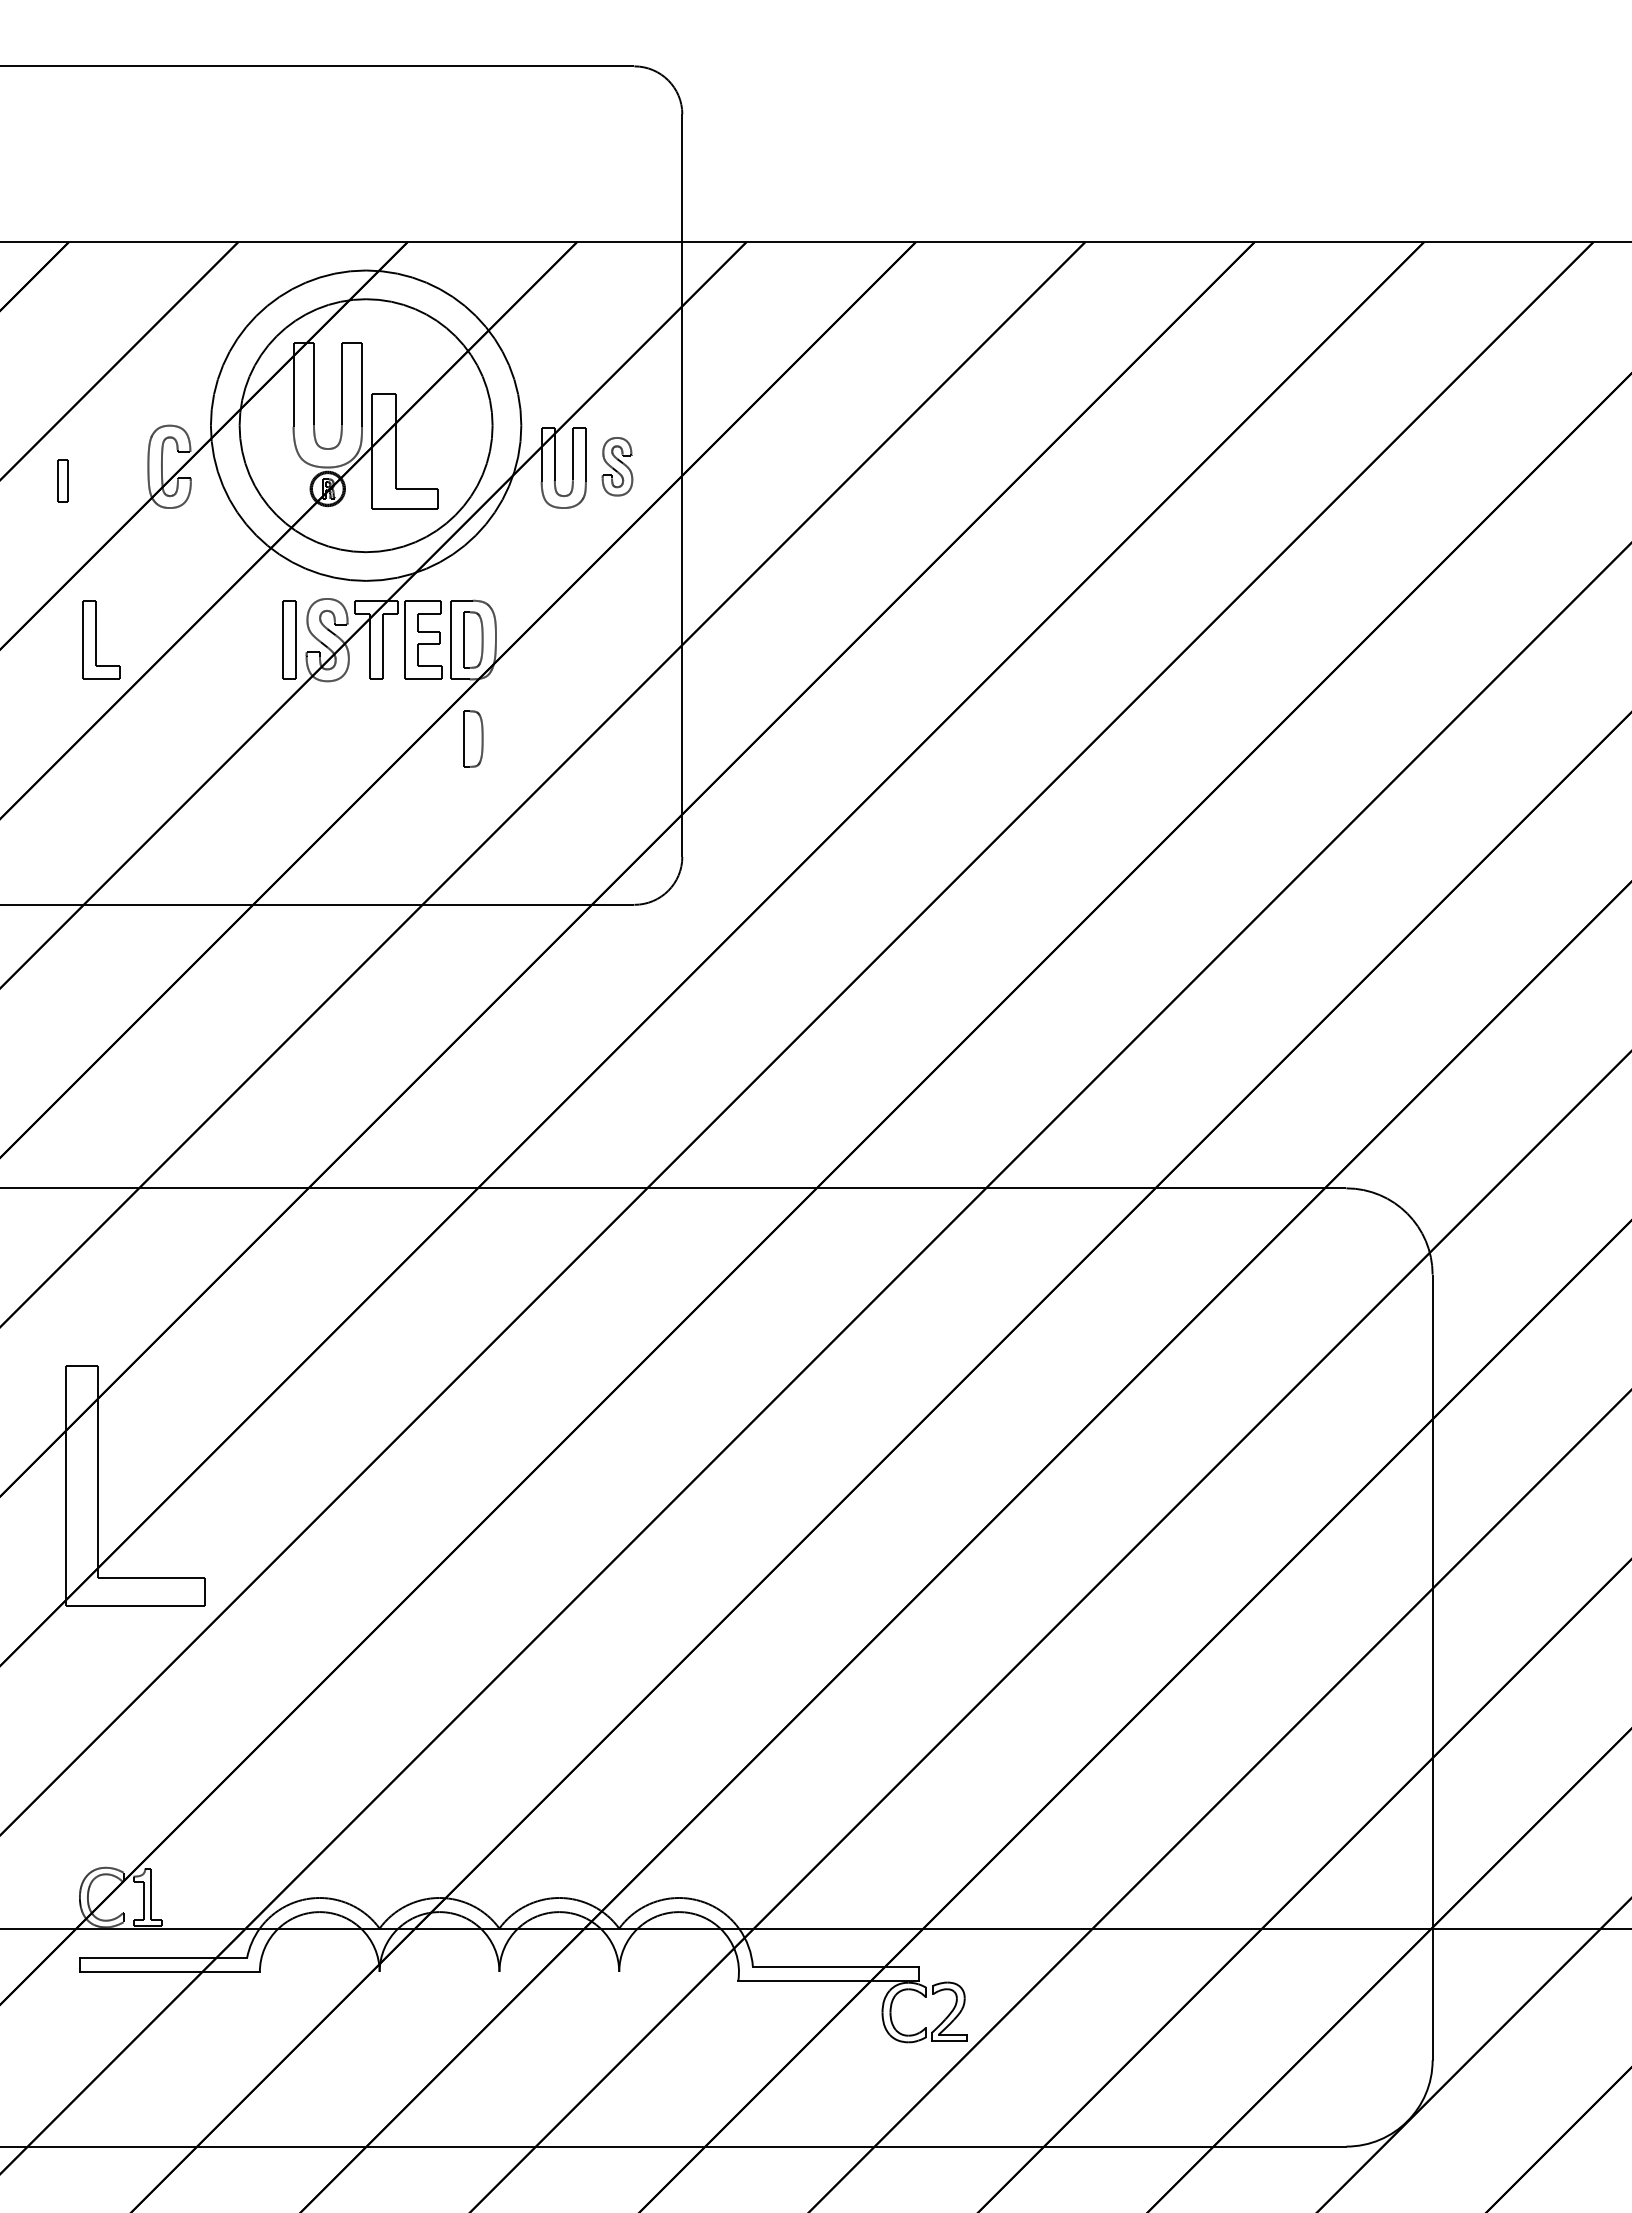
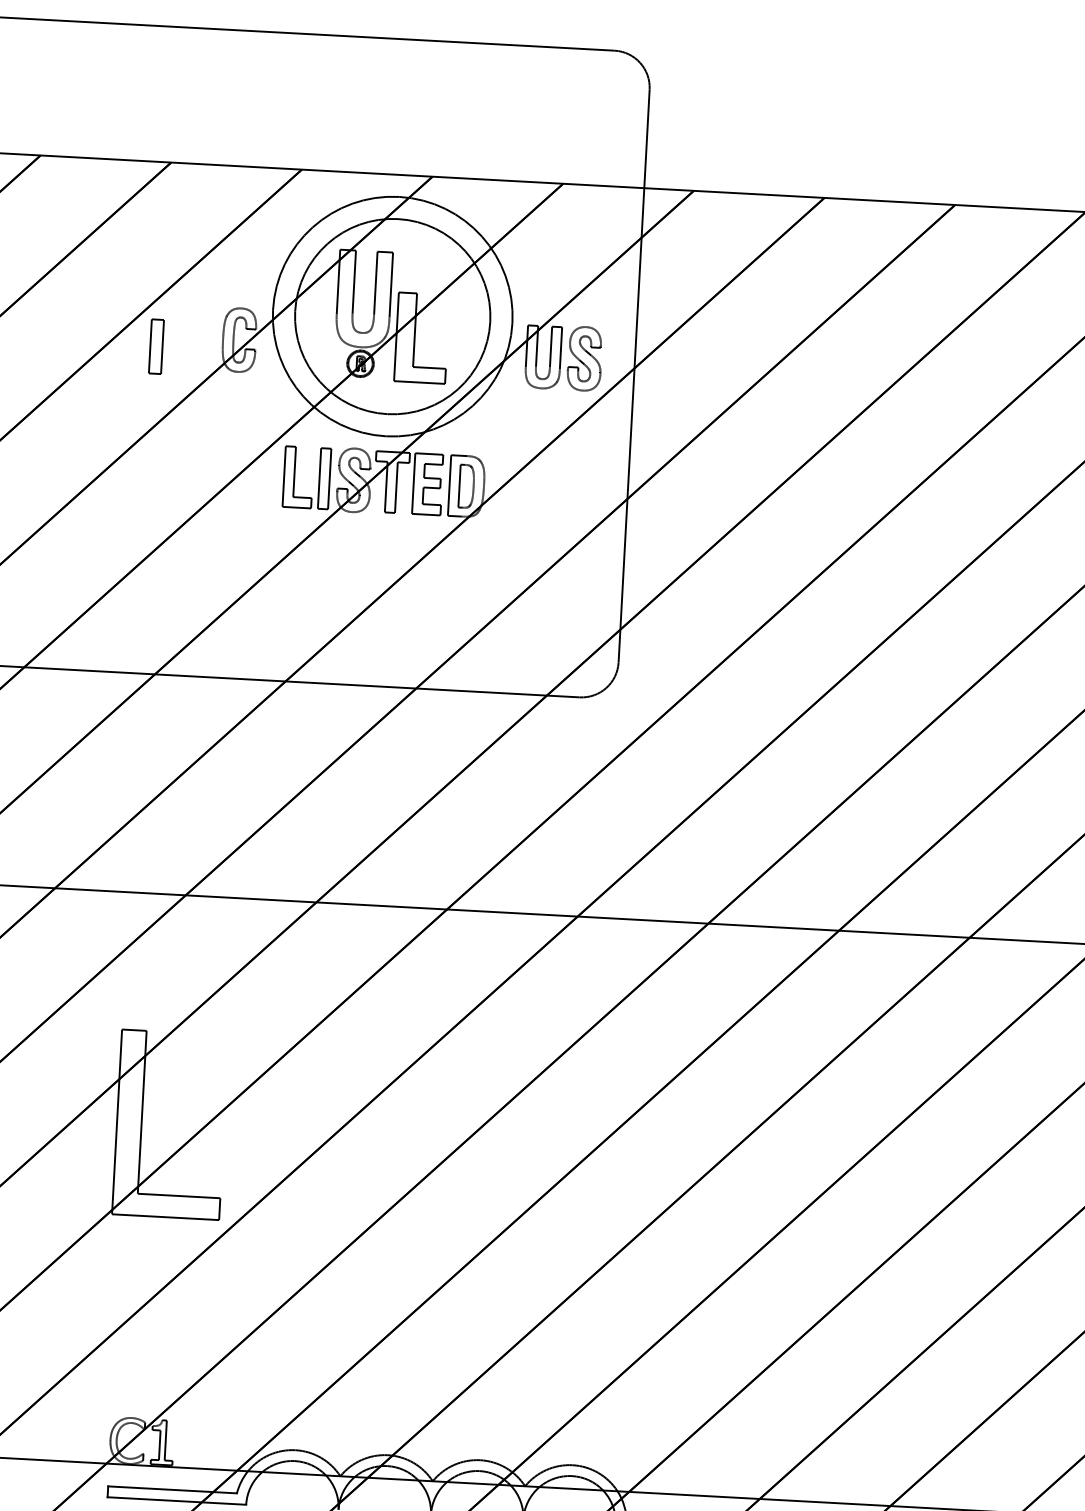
part: (617, 466) -> (584, 358), size x1.43
part: (62, 480) -> (156, 346), size x1.67
part: (101, 639) -> (298, 476), moved
part: (473, 738) -> (462, 562), removed

